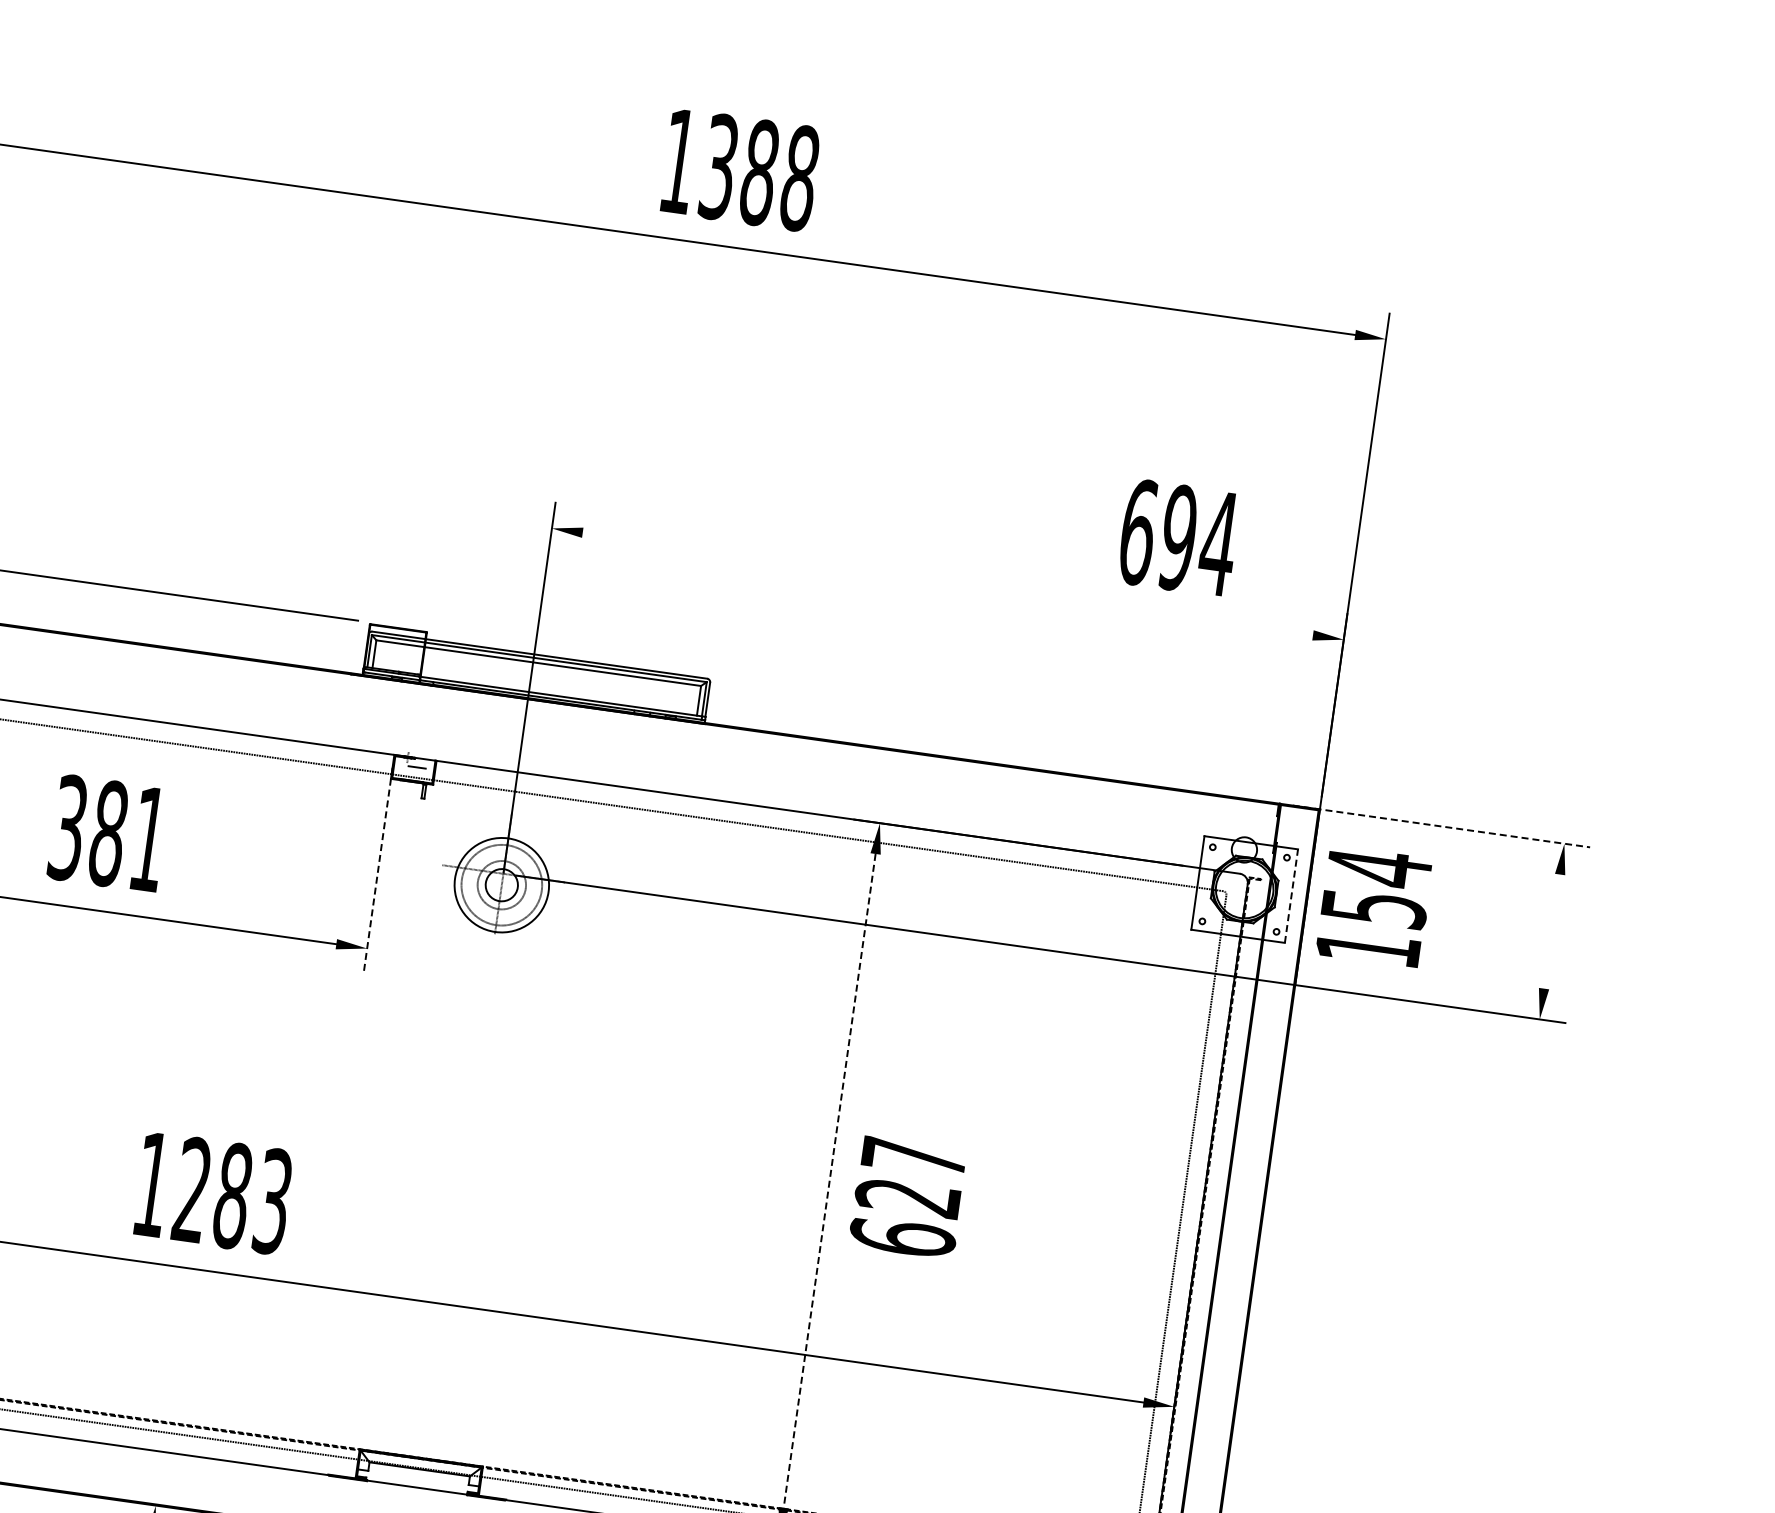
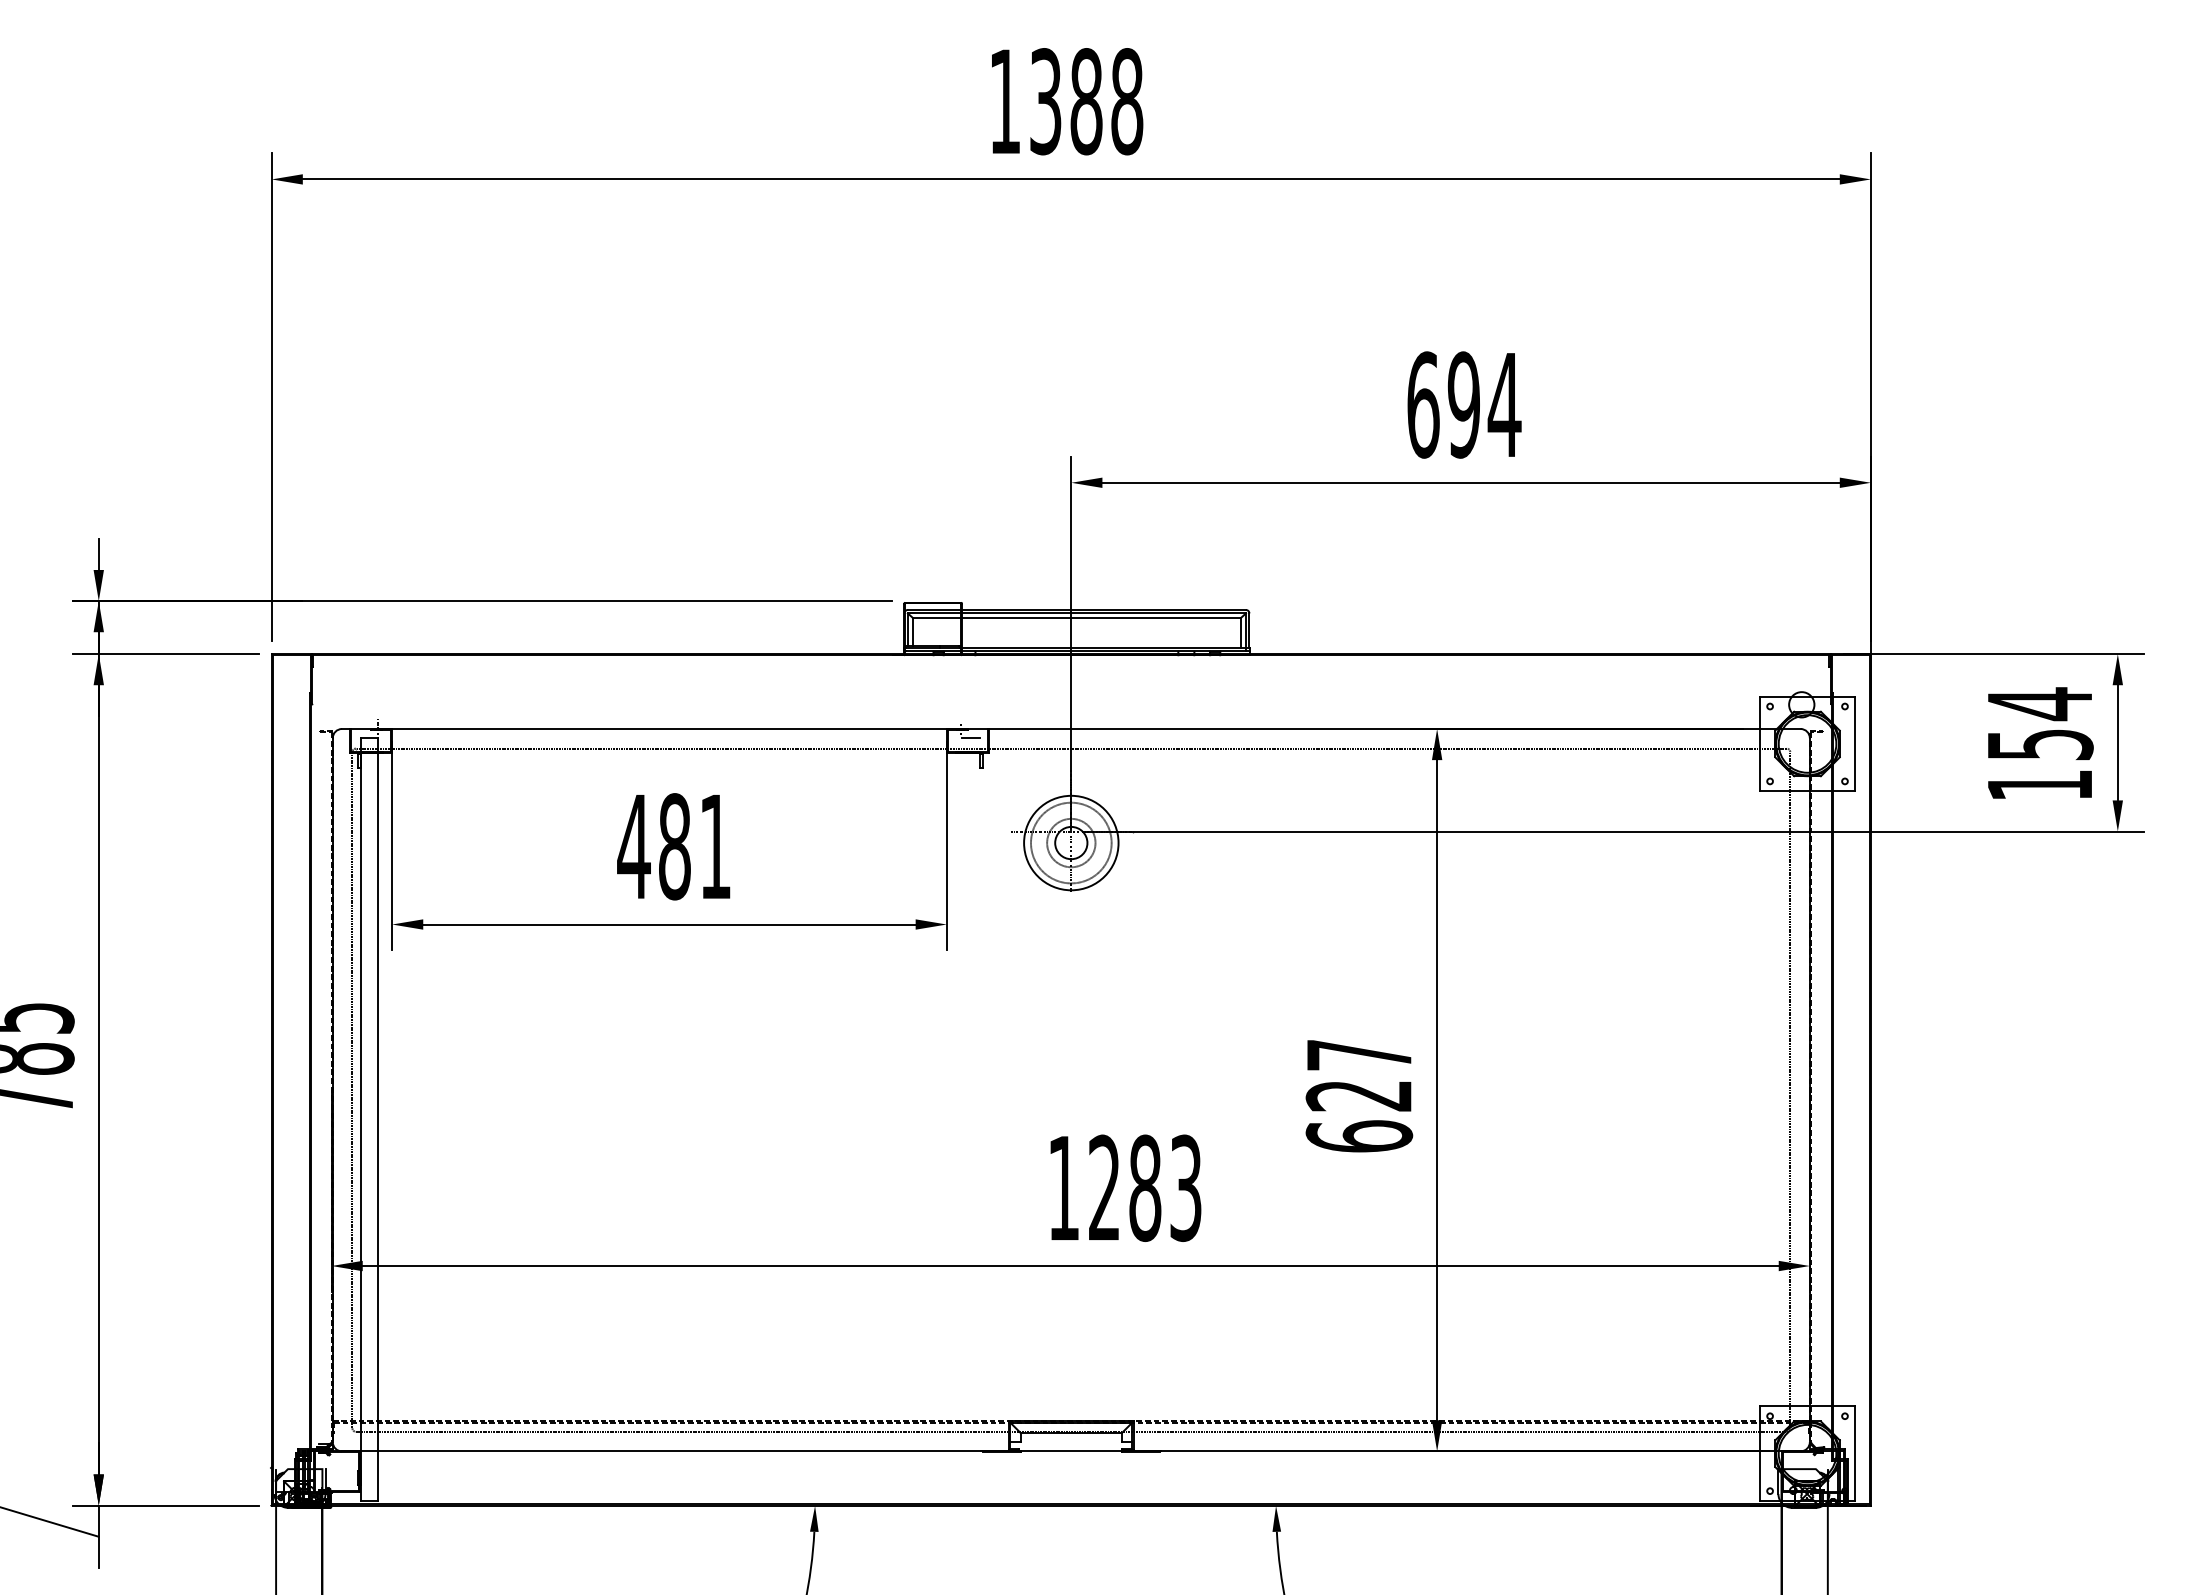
text: (740, 169) -> (1067, 101), moved
text: (1178, 537) -> (1464, 404), moved
line: (947, 583) -> (1470, 482), added
line: (1442, 826) -> (1994, 654), dashed -> solid
text: (67, 827) -> (633, 846), 381 -> 481
line: (377, 871) -> (946, 846), dashed -> solid
line: (1291, 895) -> (1854, 743), dashed -> solid
text: (1374, 906) -> (2040, 742), moved
line: (1551, 931) -> (2117, 742), added
line: (830, 1181) -> (1437, 1090), dashed -> solid
text: (213, 1192) -> (1125, 1187), moved
text: (908, 1198) -> (1359, 1096), moved

